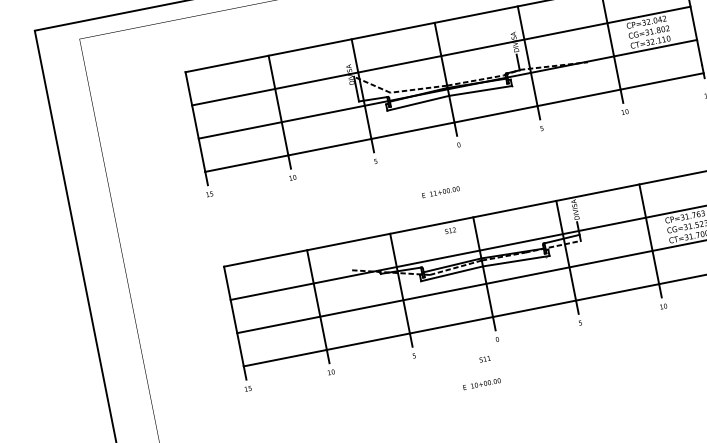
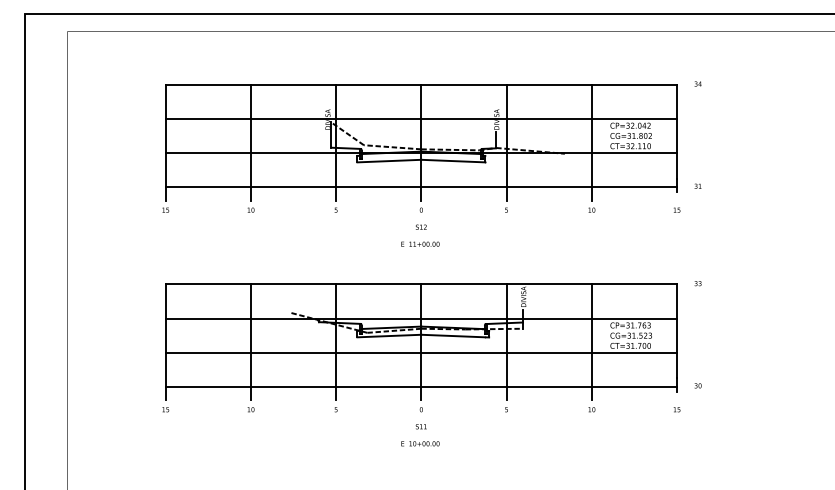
text: (440, 191) -> (420, 243), moved
text: (450, 230) -> (421, 226), moved
text: (484, 359) -> (420, 426), moved
text: (482, 383) -> (420, 443), moved

